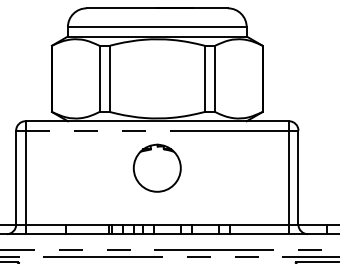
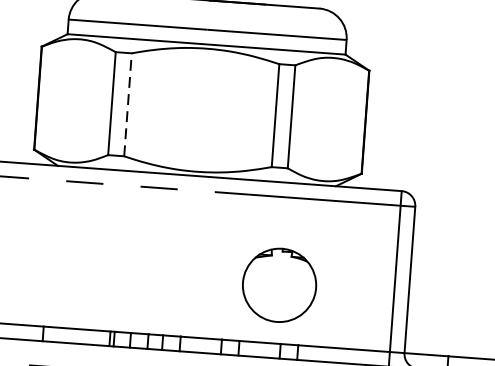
line: (109, 78) -> (127, 104), solid -> dashed
part: (156, 167) -> (278, 284), moved

